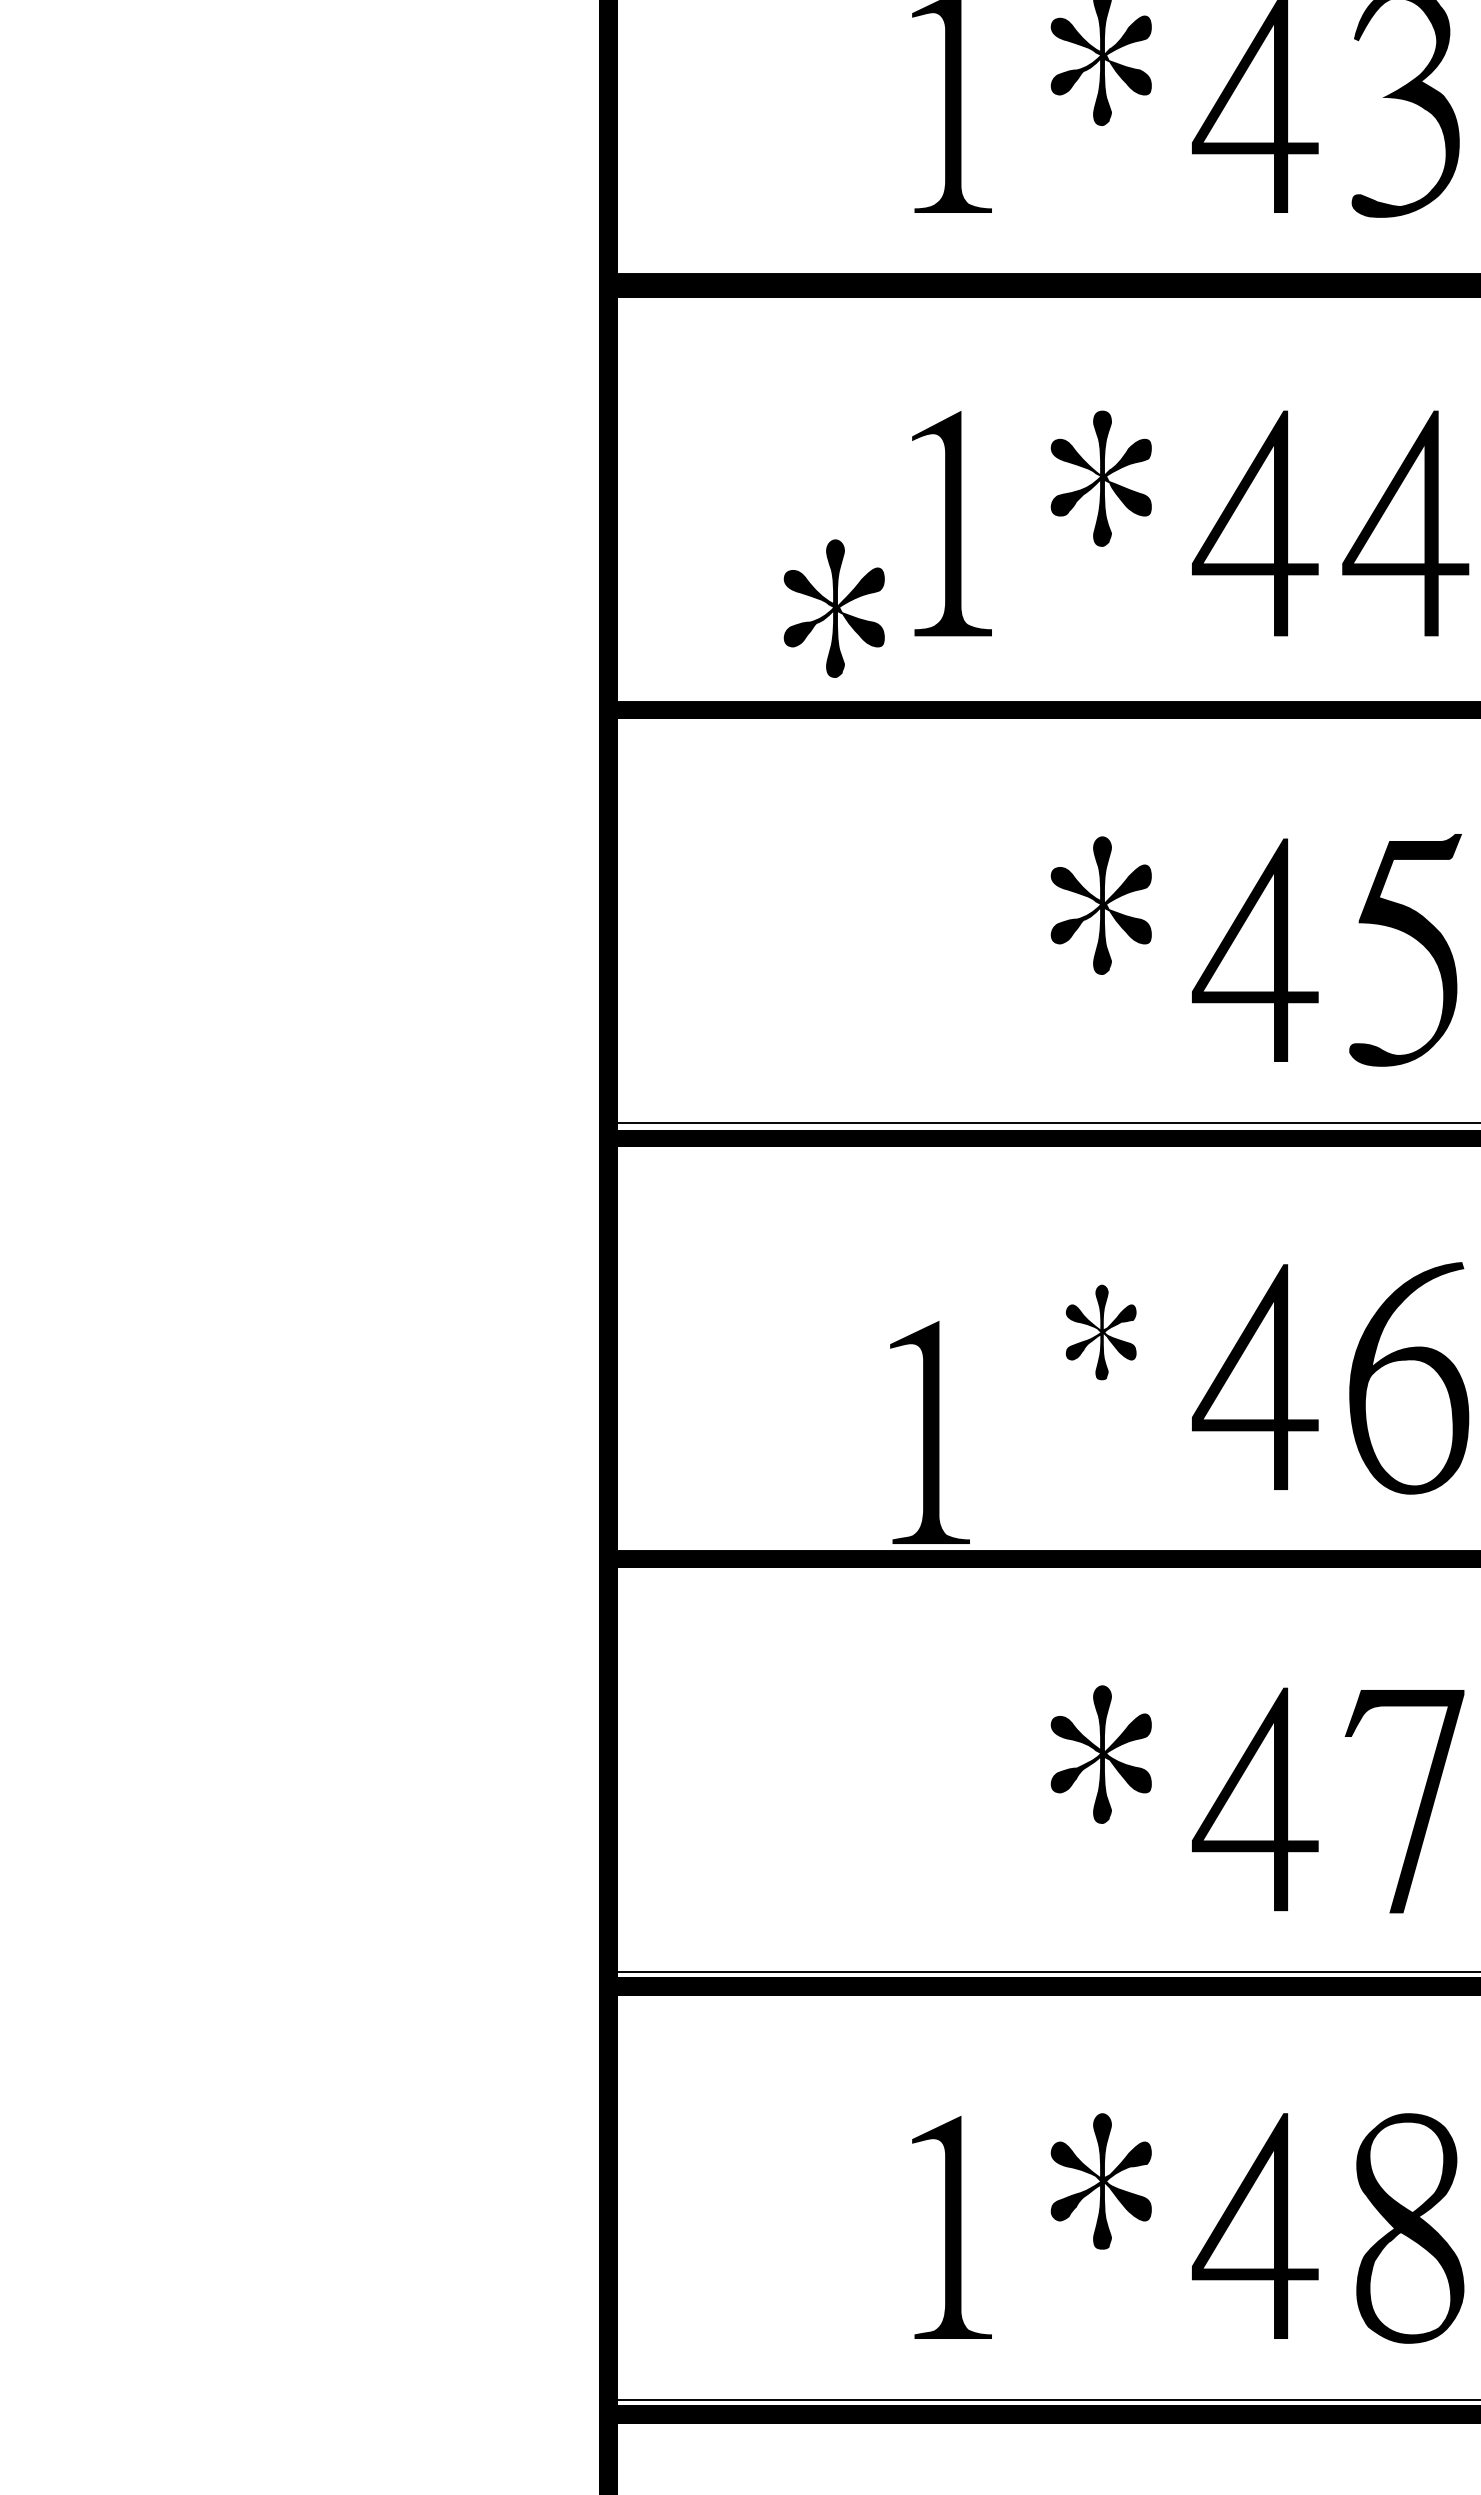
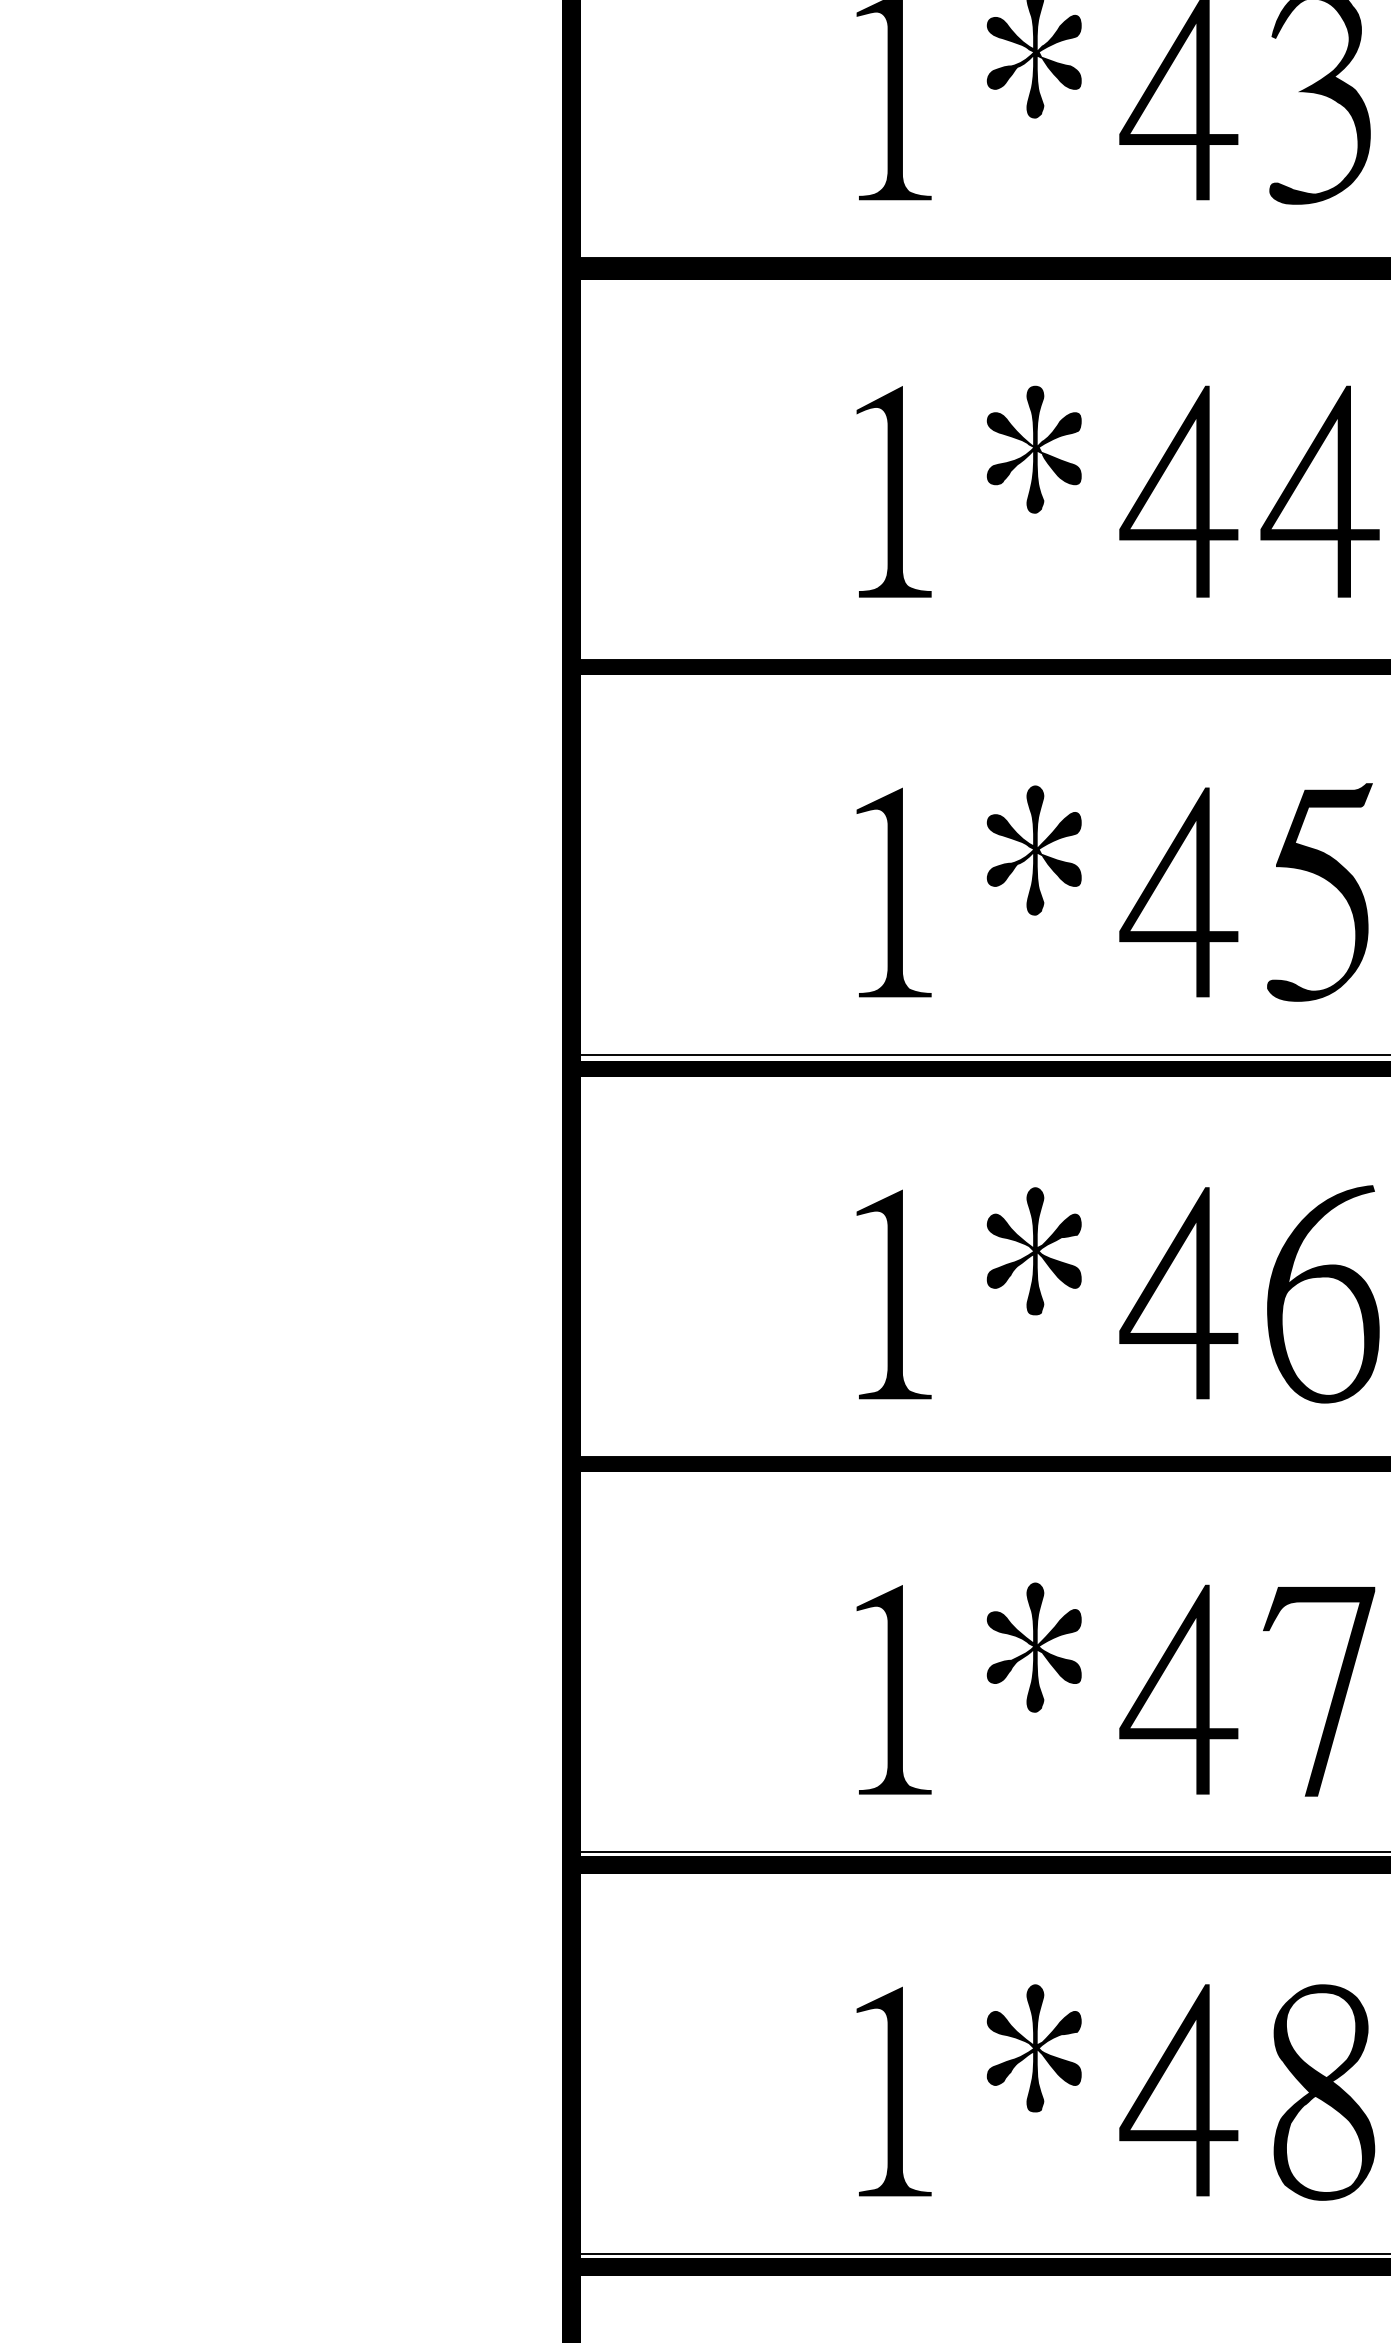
part: (833, 608) -> (782, 571), removed
fill: (952, 949) -> (894, 891), added
part: (1100, 1332) -> (1033, 1251), size x1.43
part: (929, 1432) -> (893, 1294), moved
fill: (952, 1799) -> (894, 1689), added

